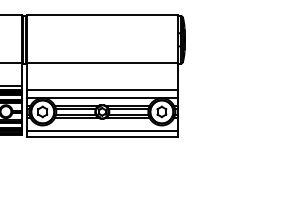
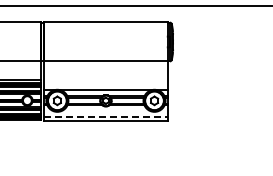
line: (101, 89) -> (105, 82), removed
line: (101, 131) -> (105, 116), solid -> dashed

